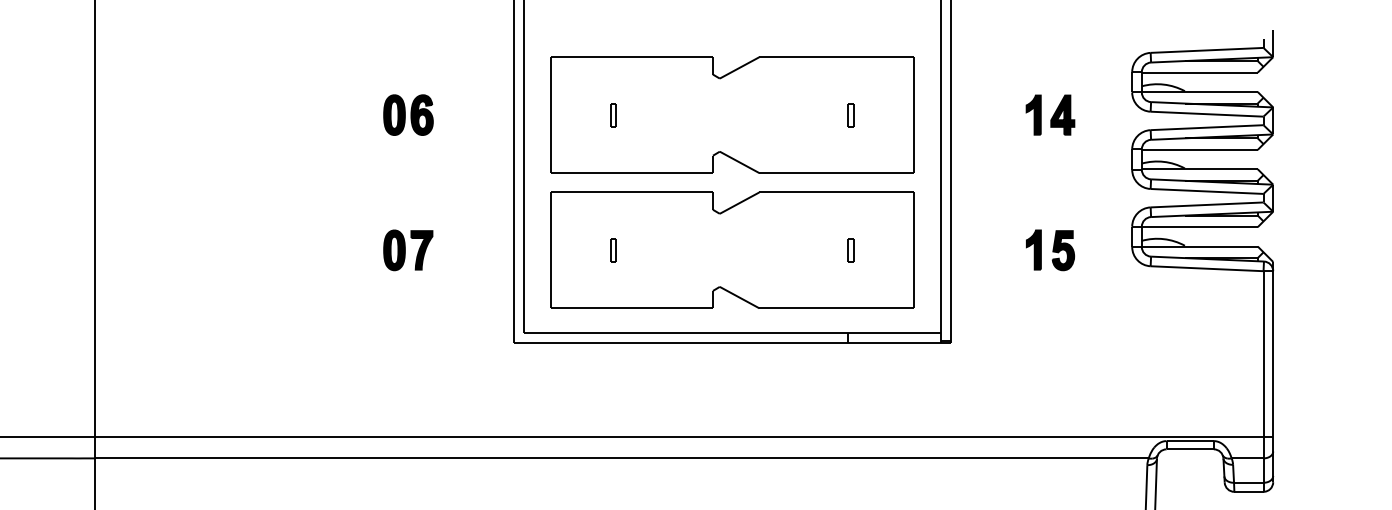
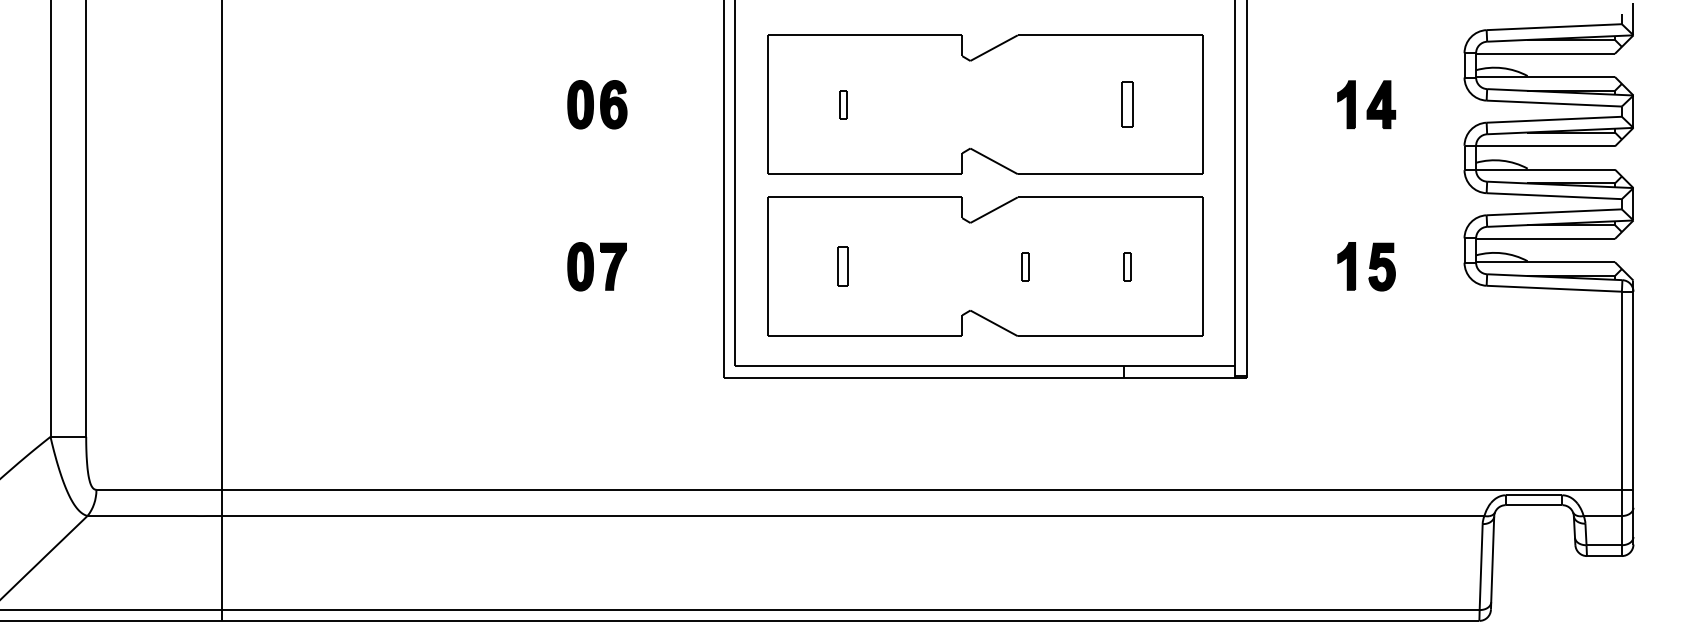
part: (850, 114) -> (1127, 104), size x1.6
part: (613, 250) -> (843, 266), size x1.4
part: (765, 250) -> (1025, 266), added

